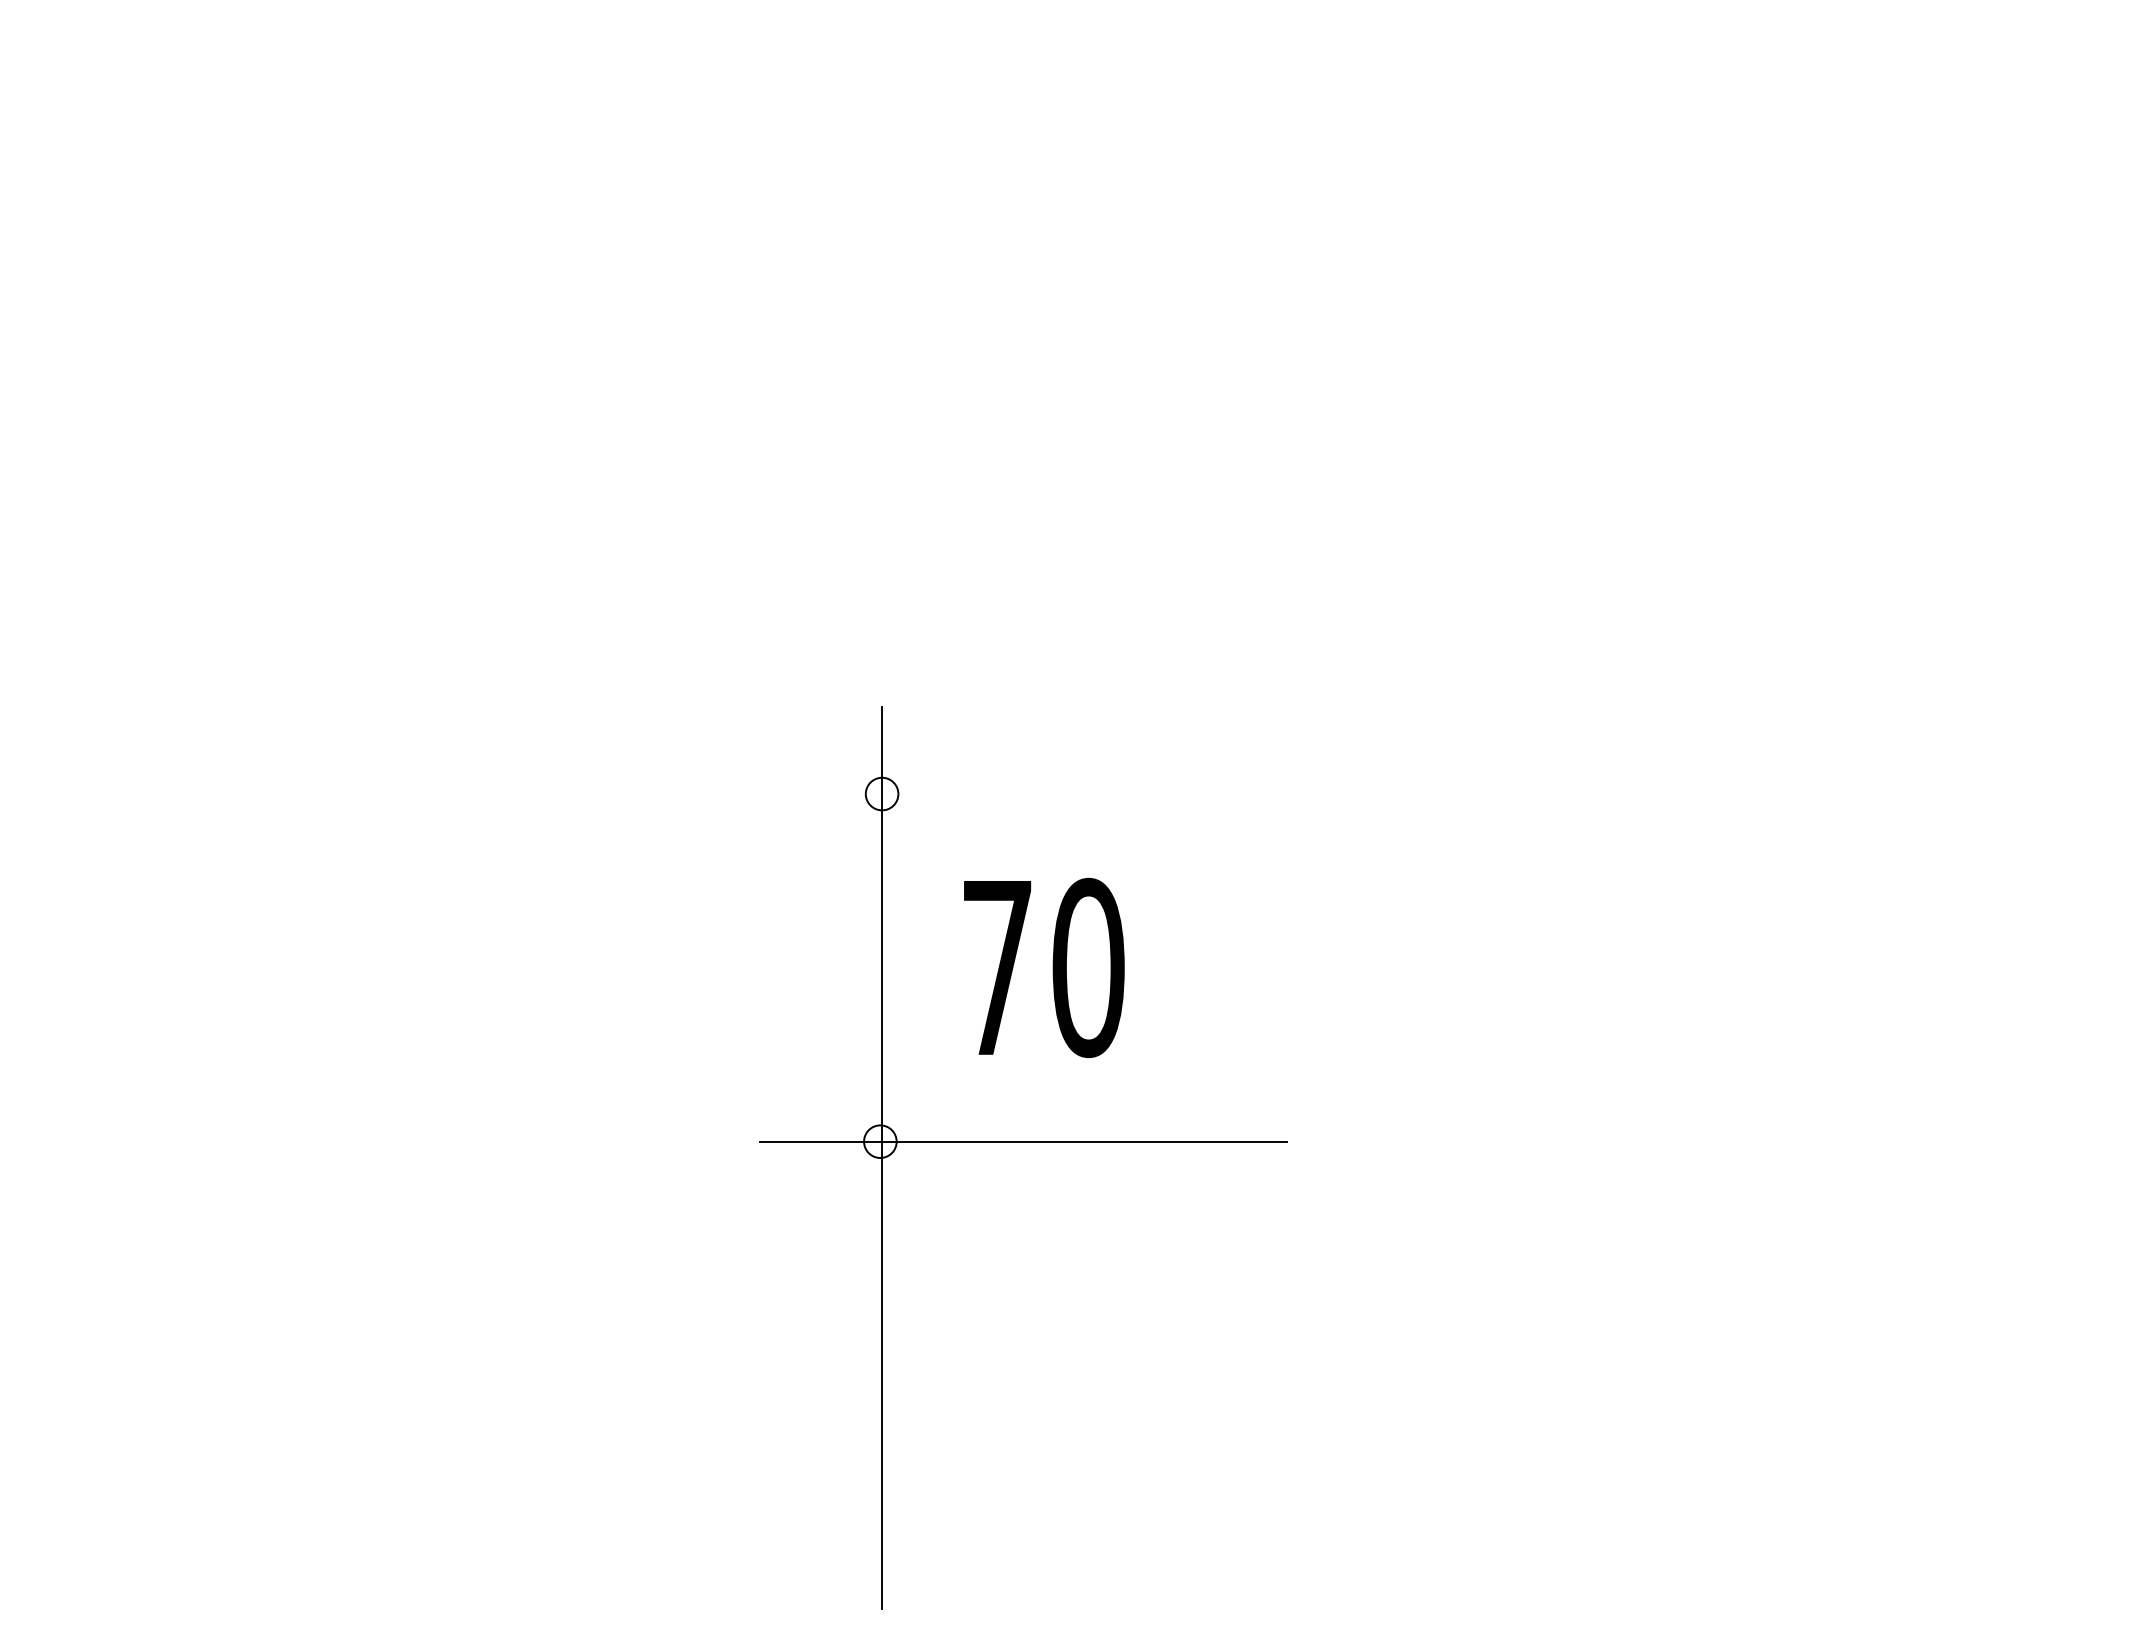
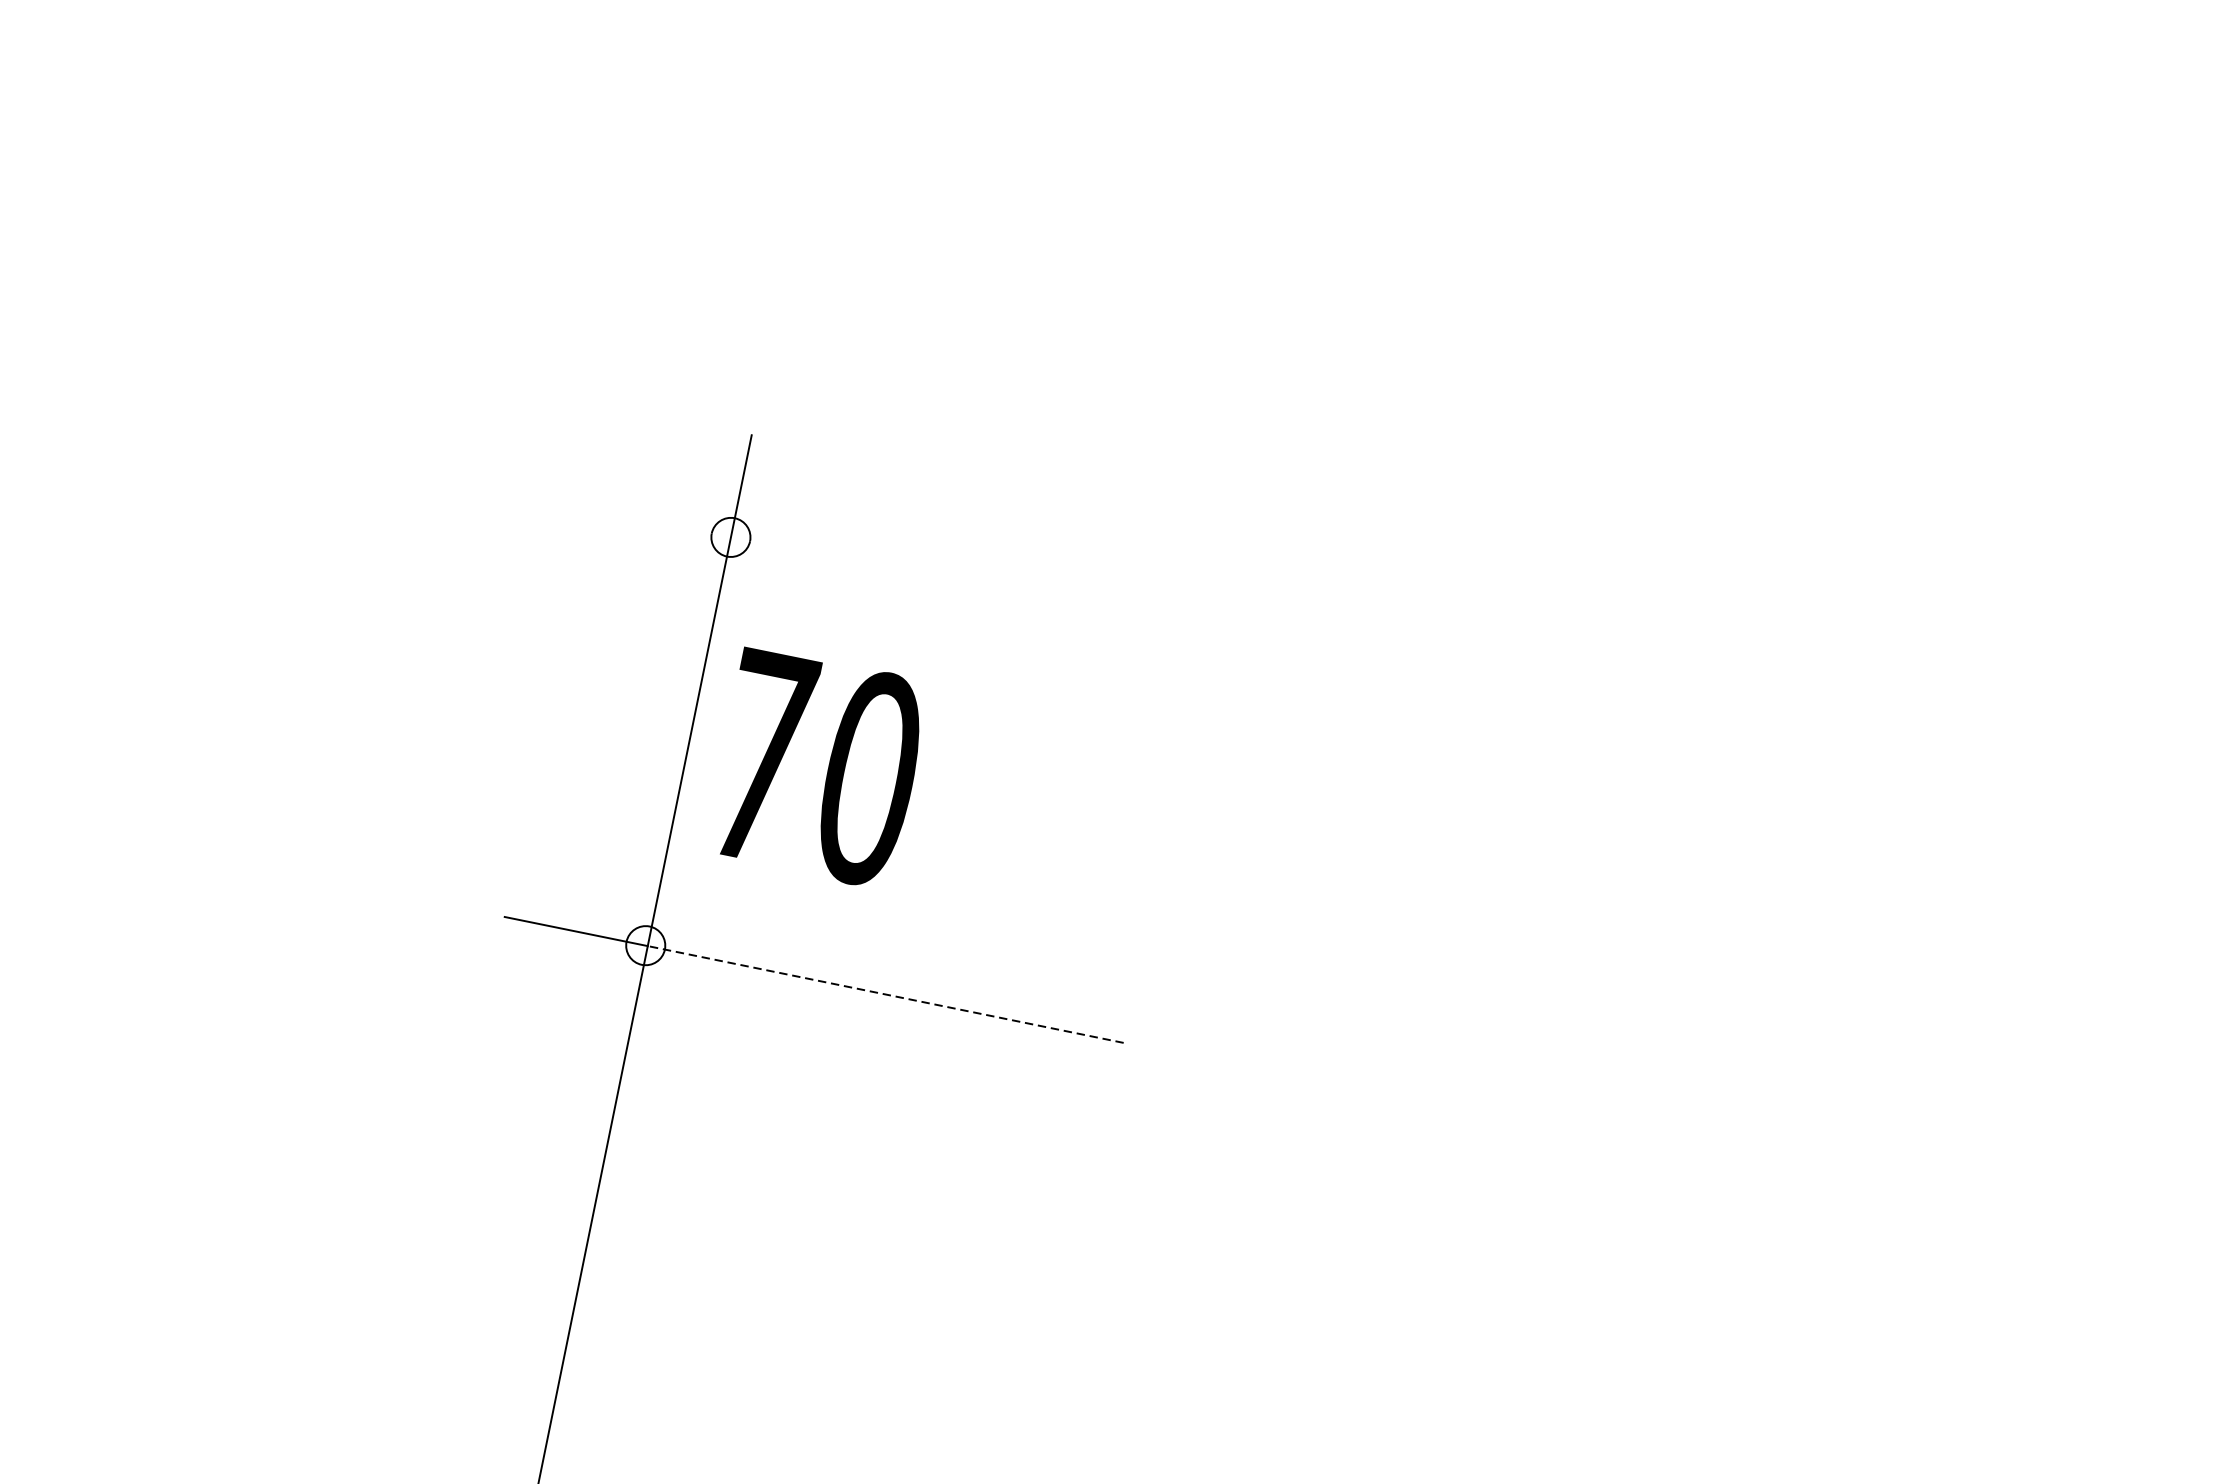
text: (1044, 967) -> (818, 767), moved
line: (1084, 1141) -> (885, 994), solid -> dashed

